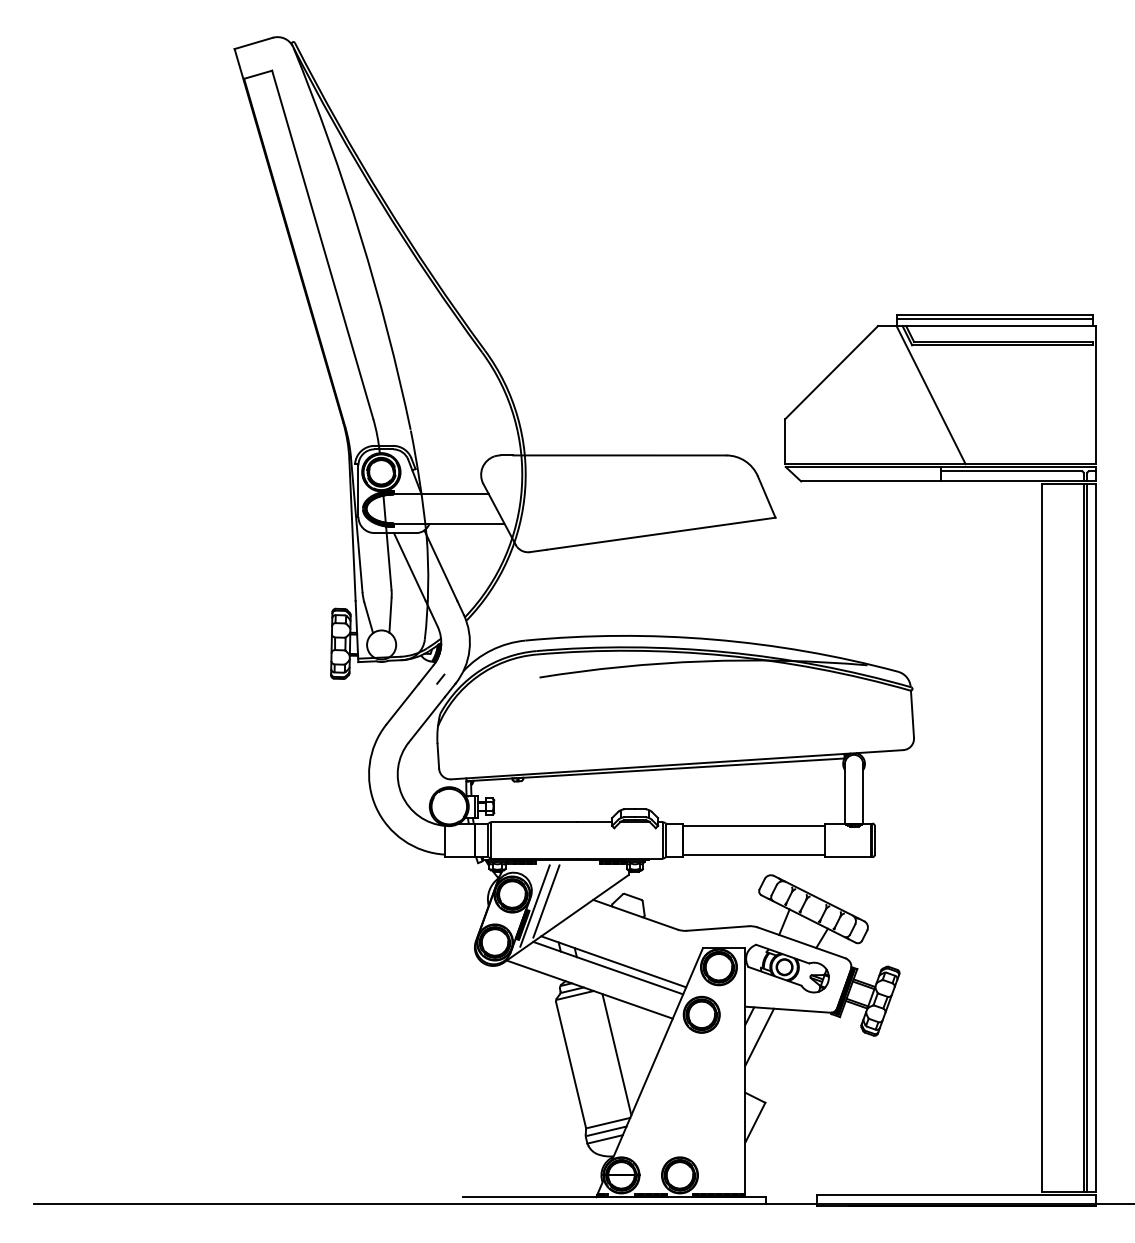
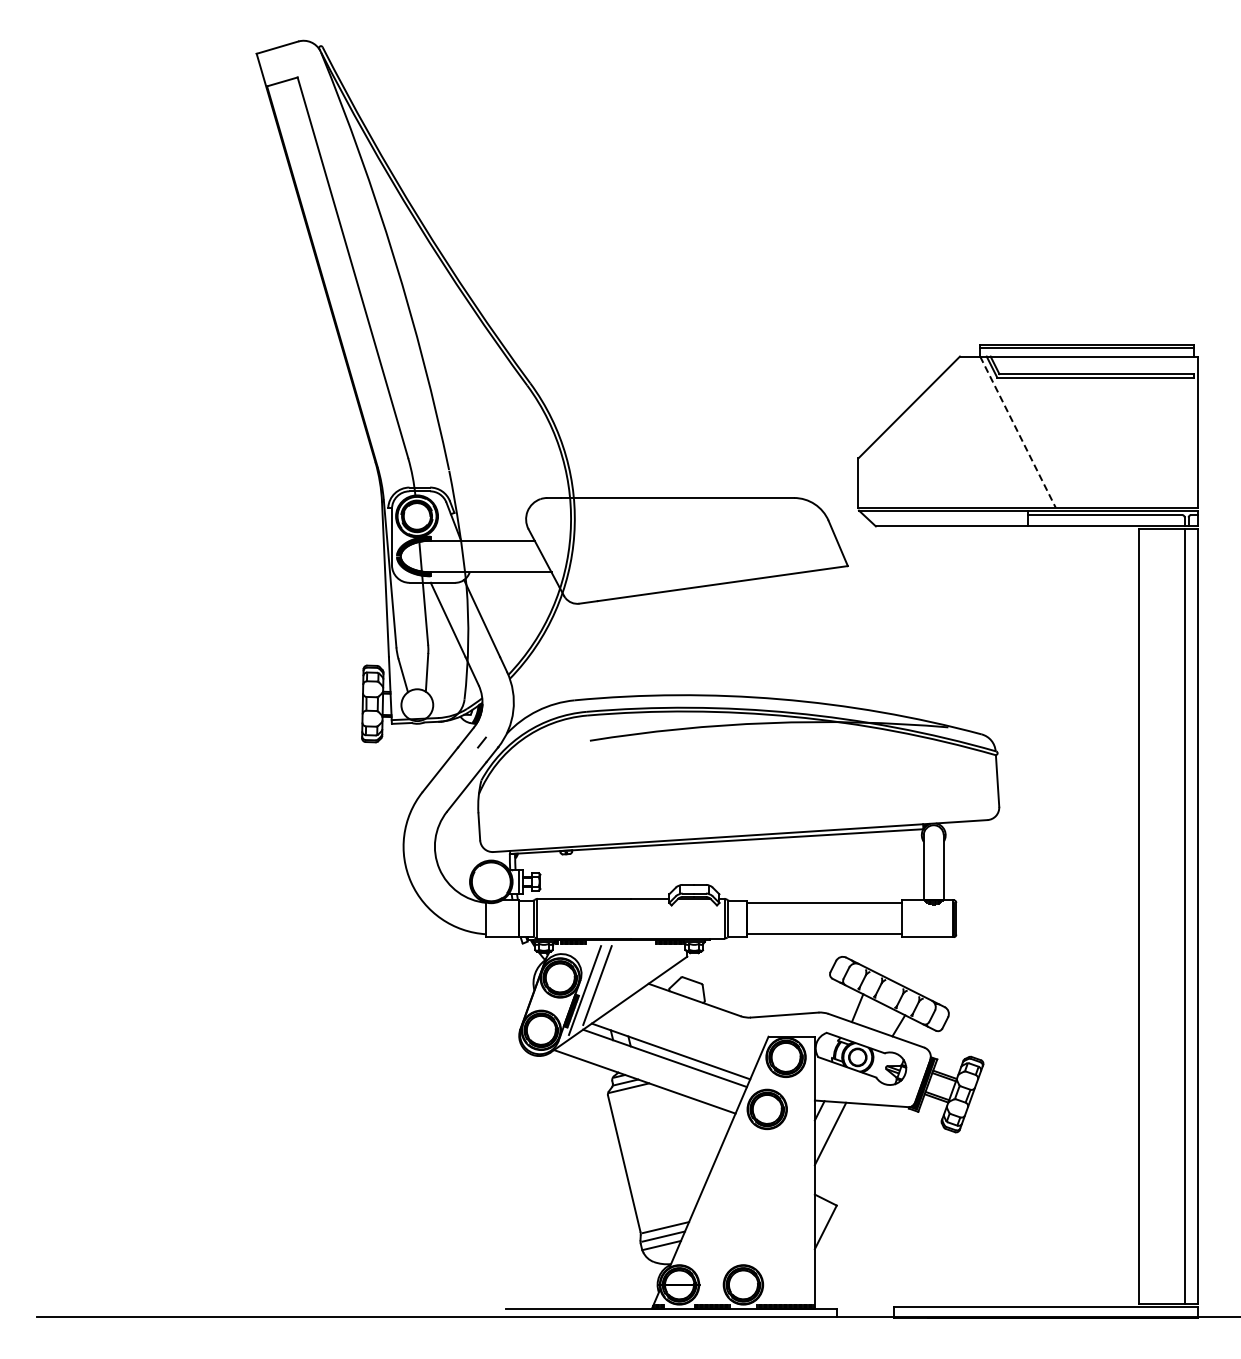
line: (931, 395) -> (1018, 432), solid -> dashed
line: (1087, 838) -> (1188, 916), removed
line: (616, 1054) -> (674, 1152), removed

